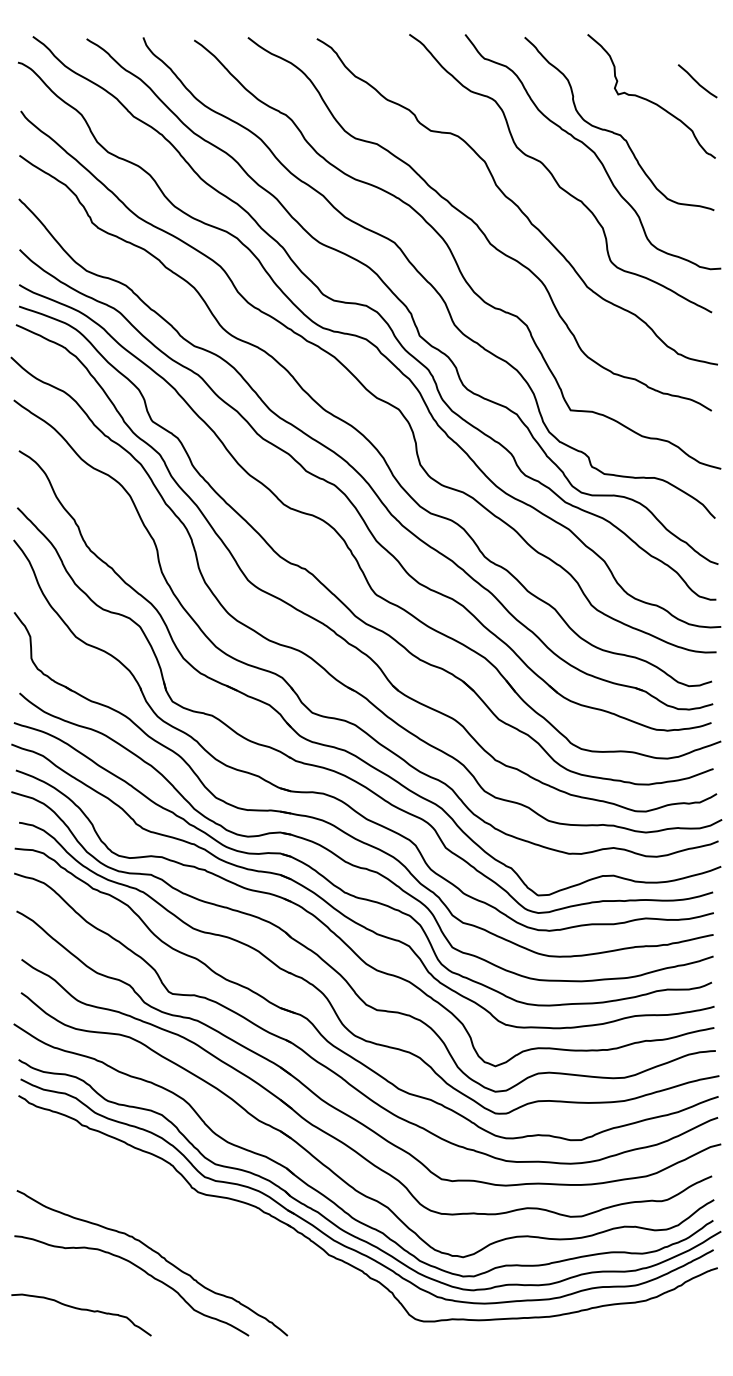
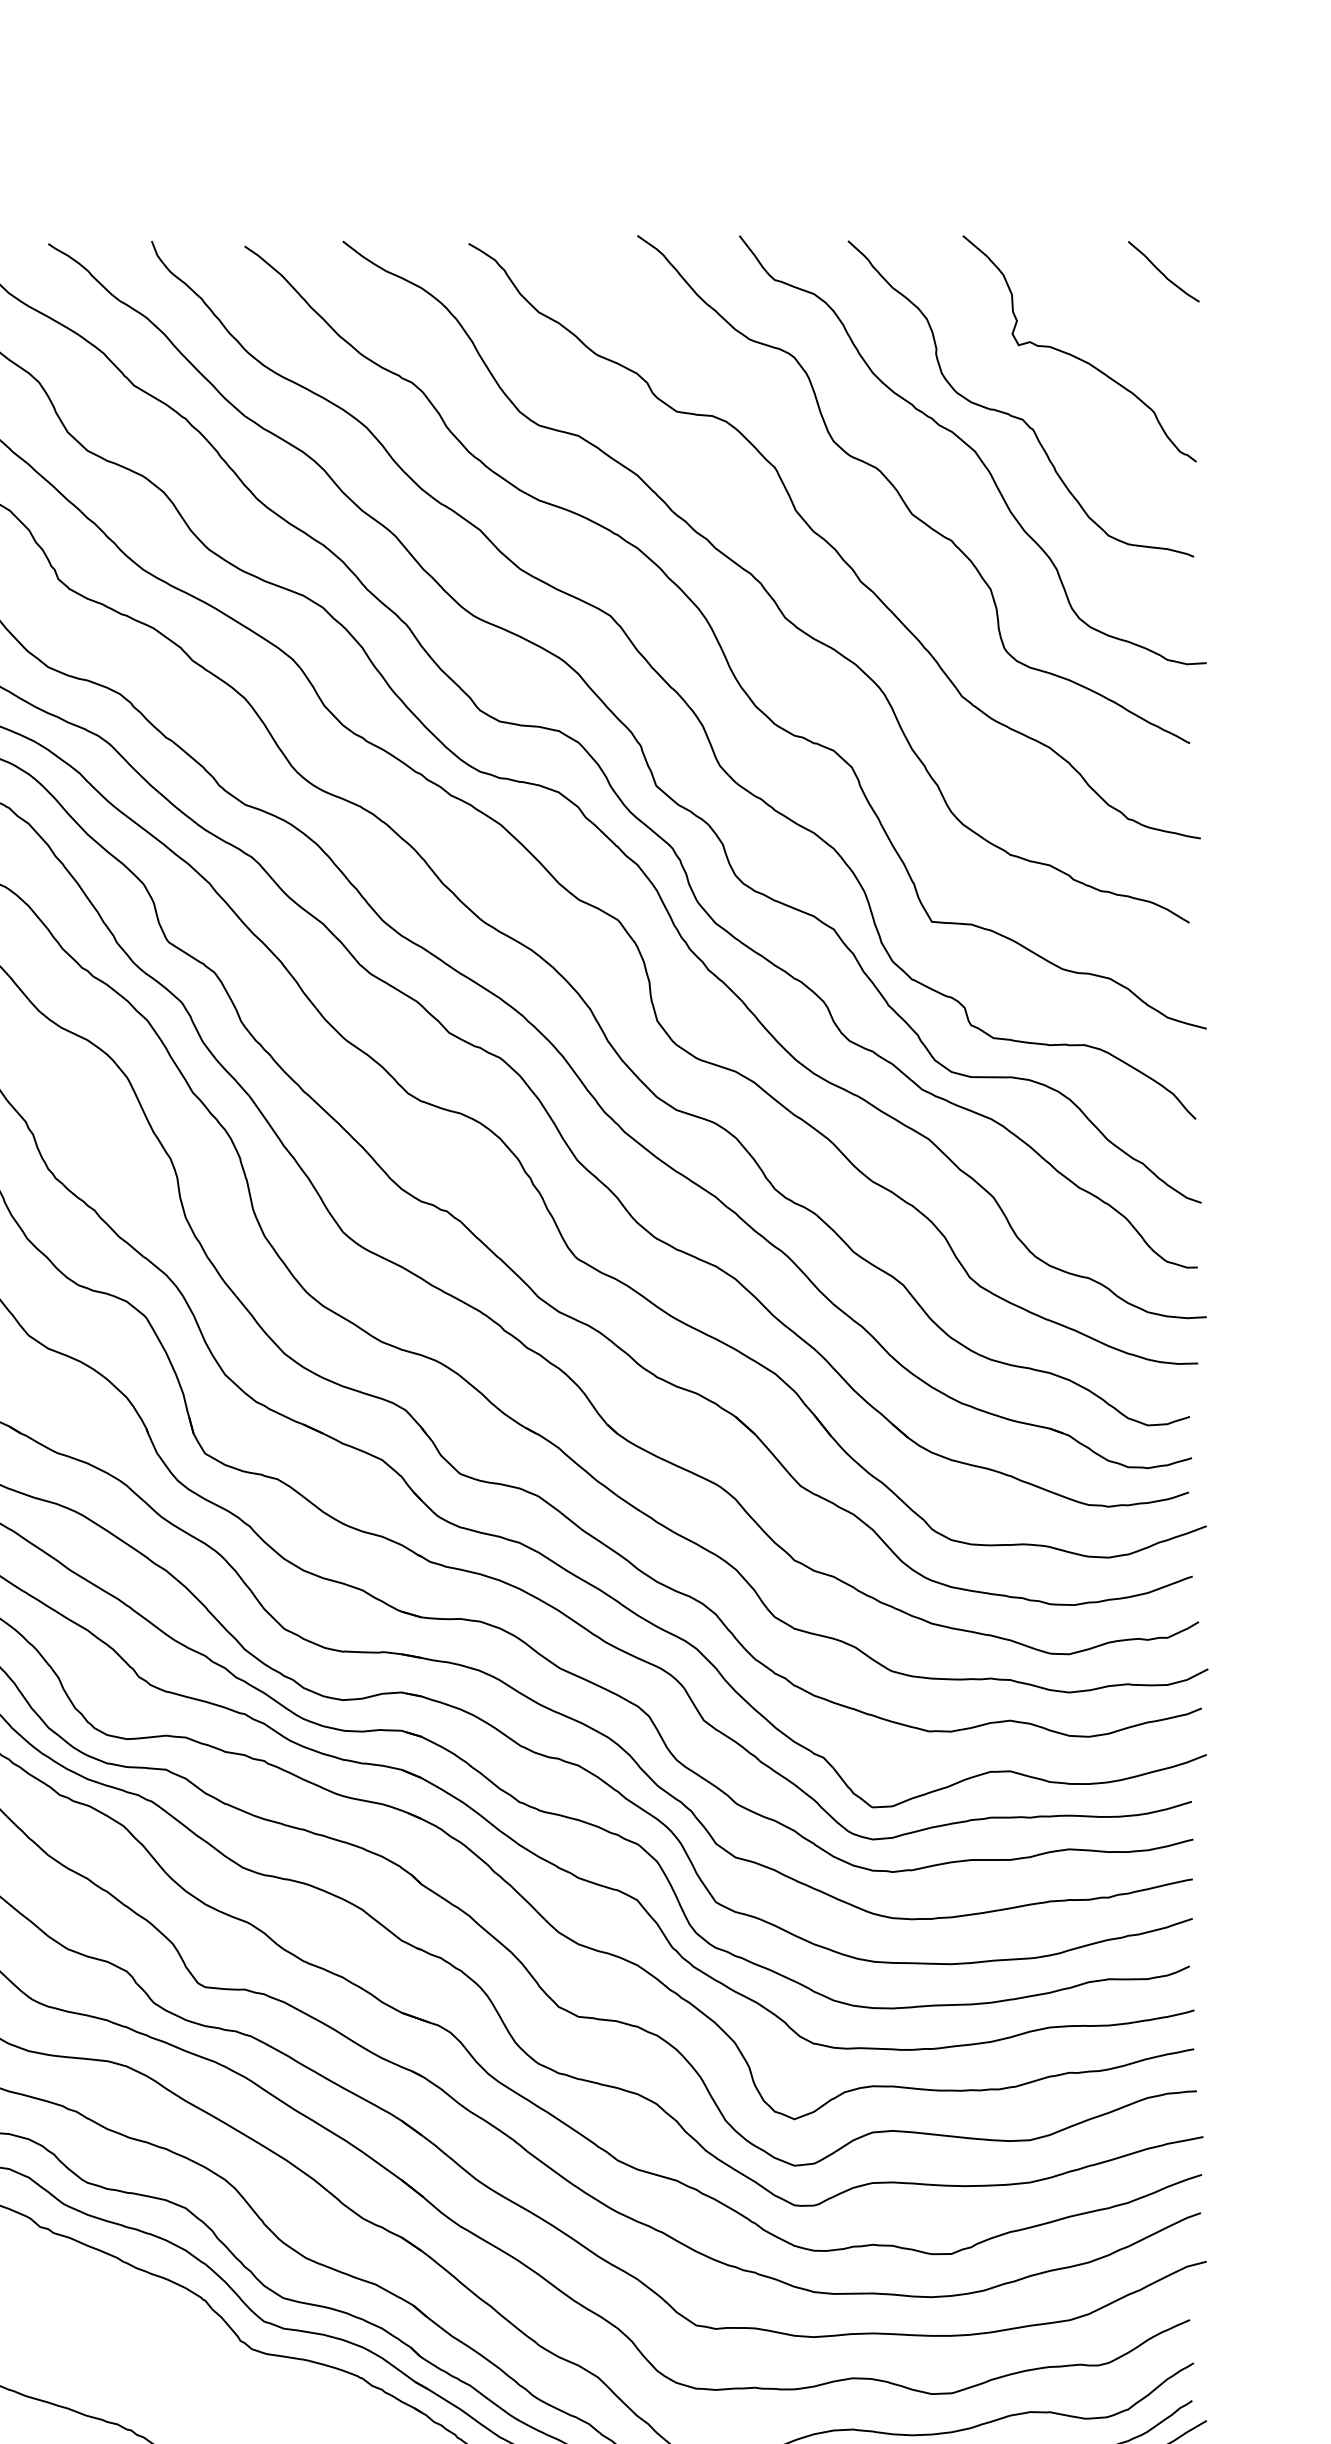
curve: (697, 81) -> (1163, 272), moved

